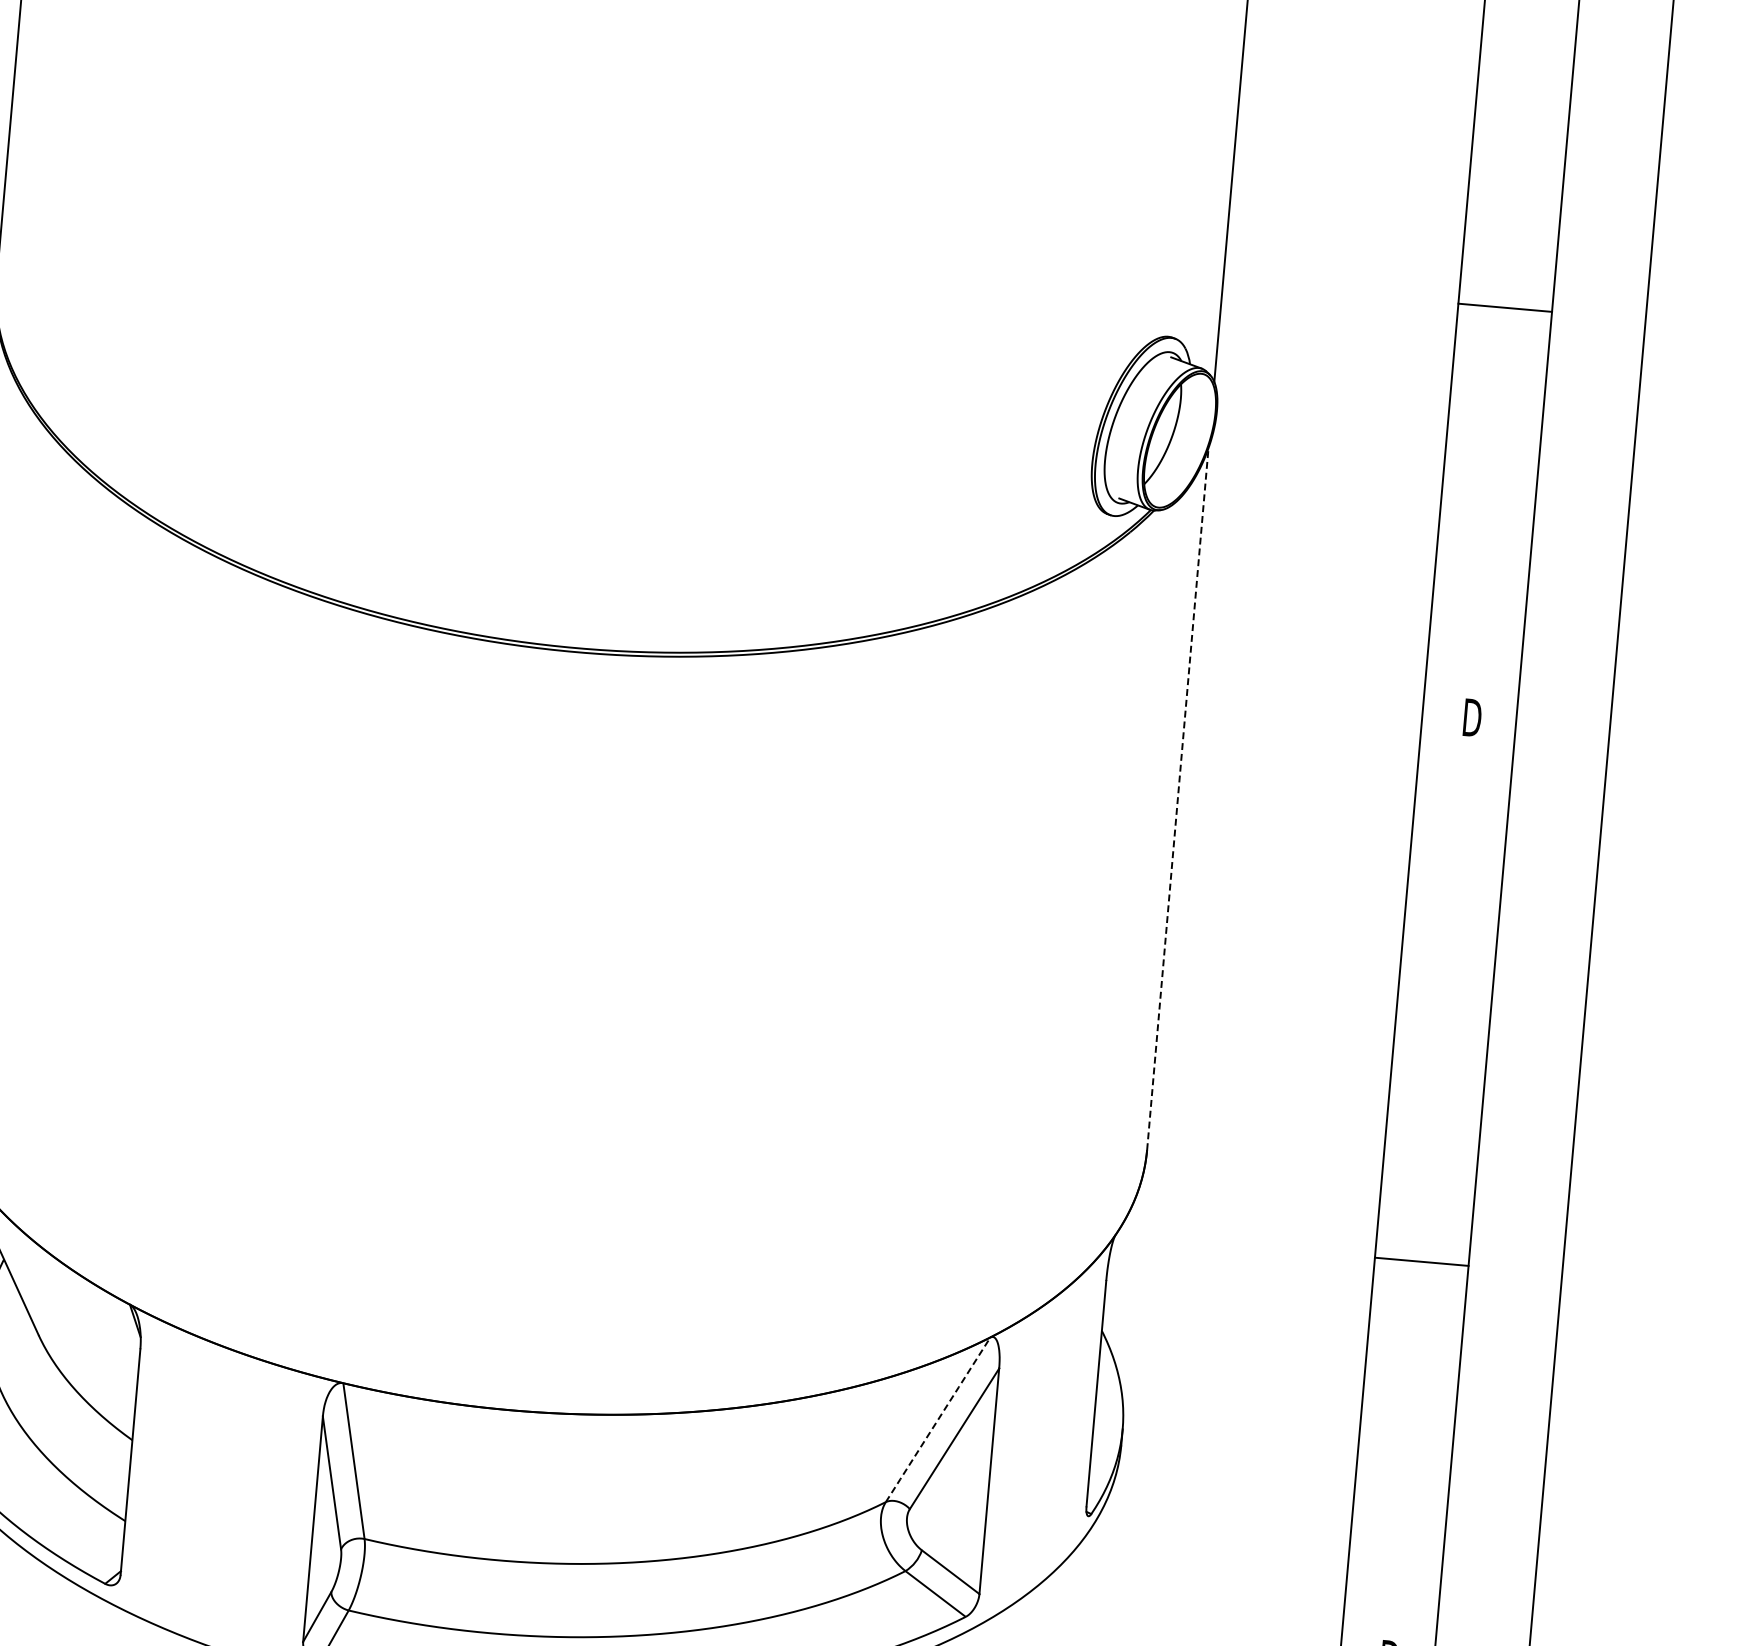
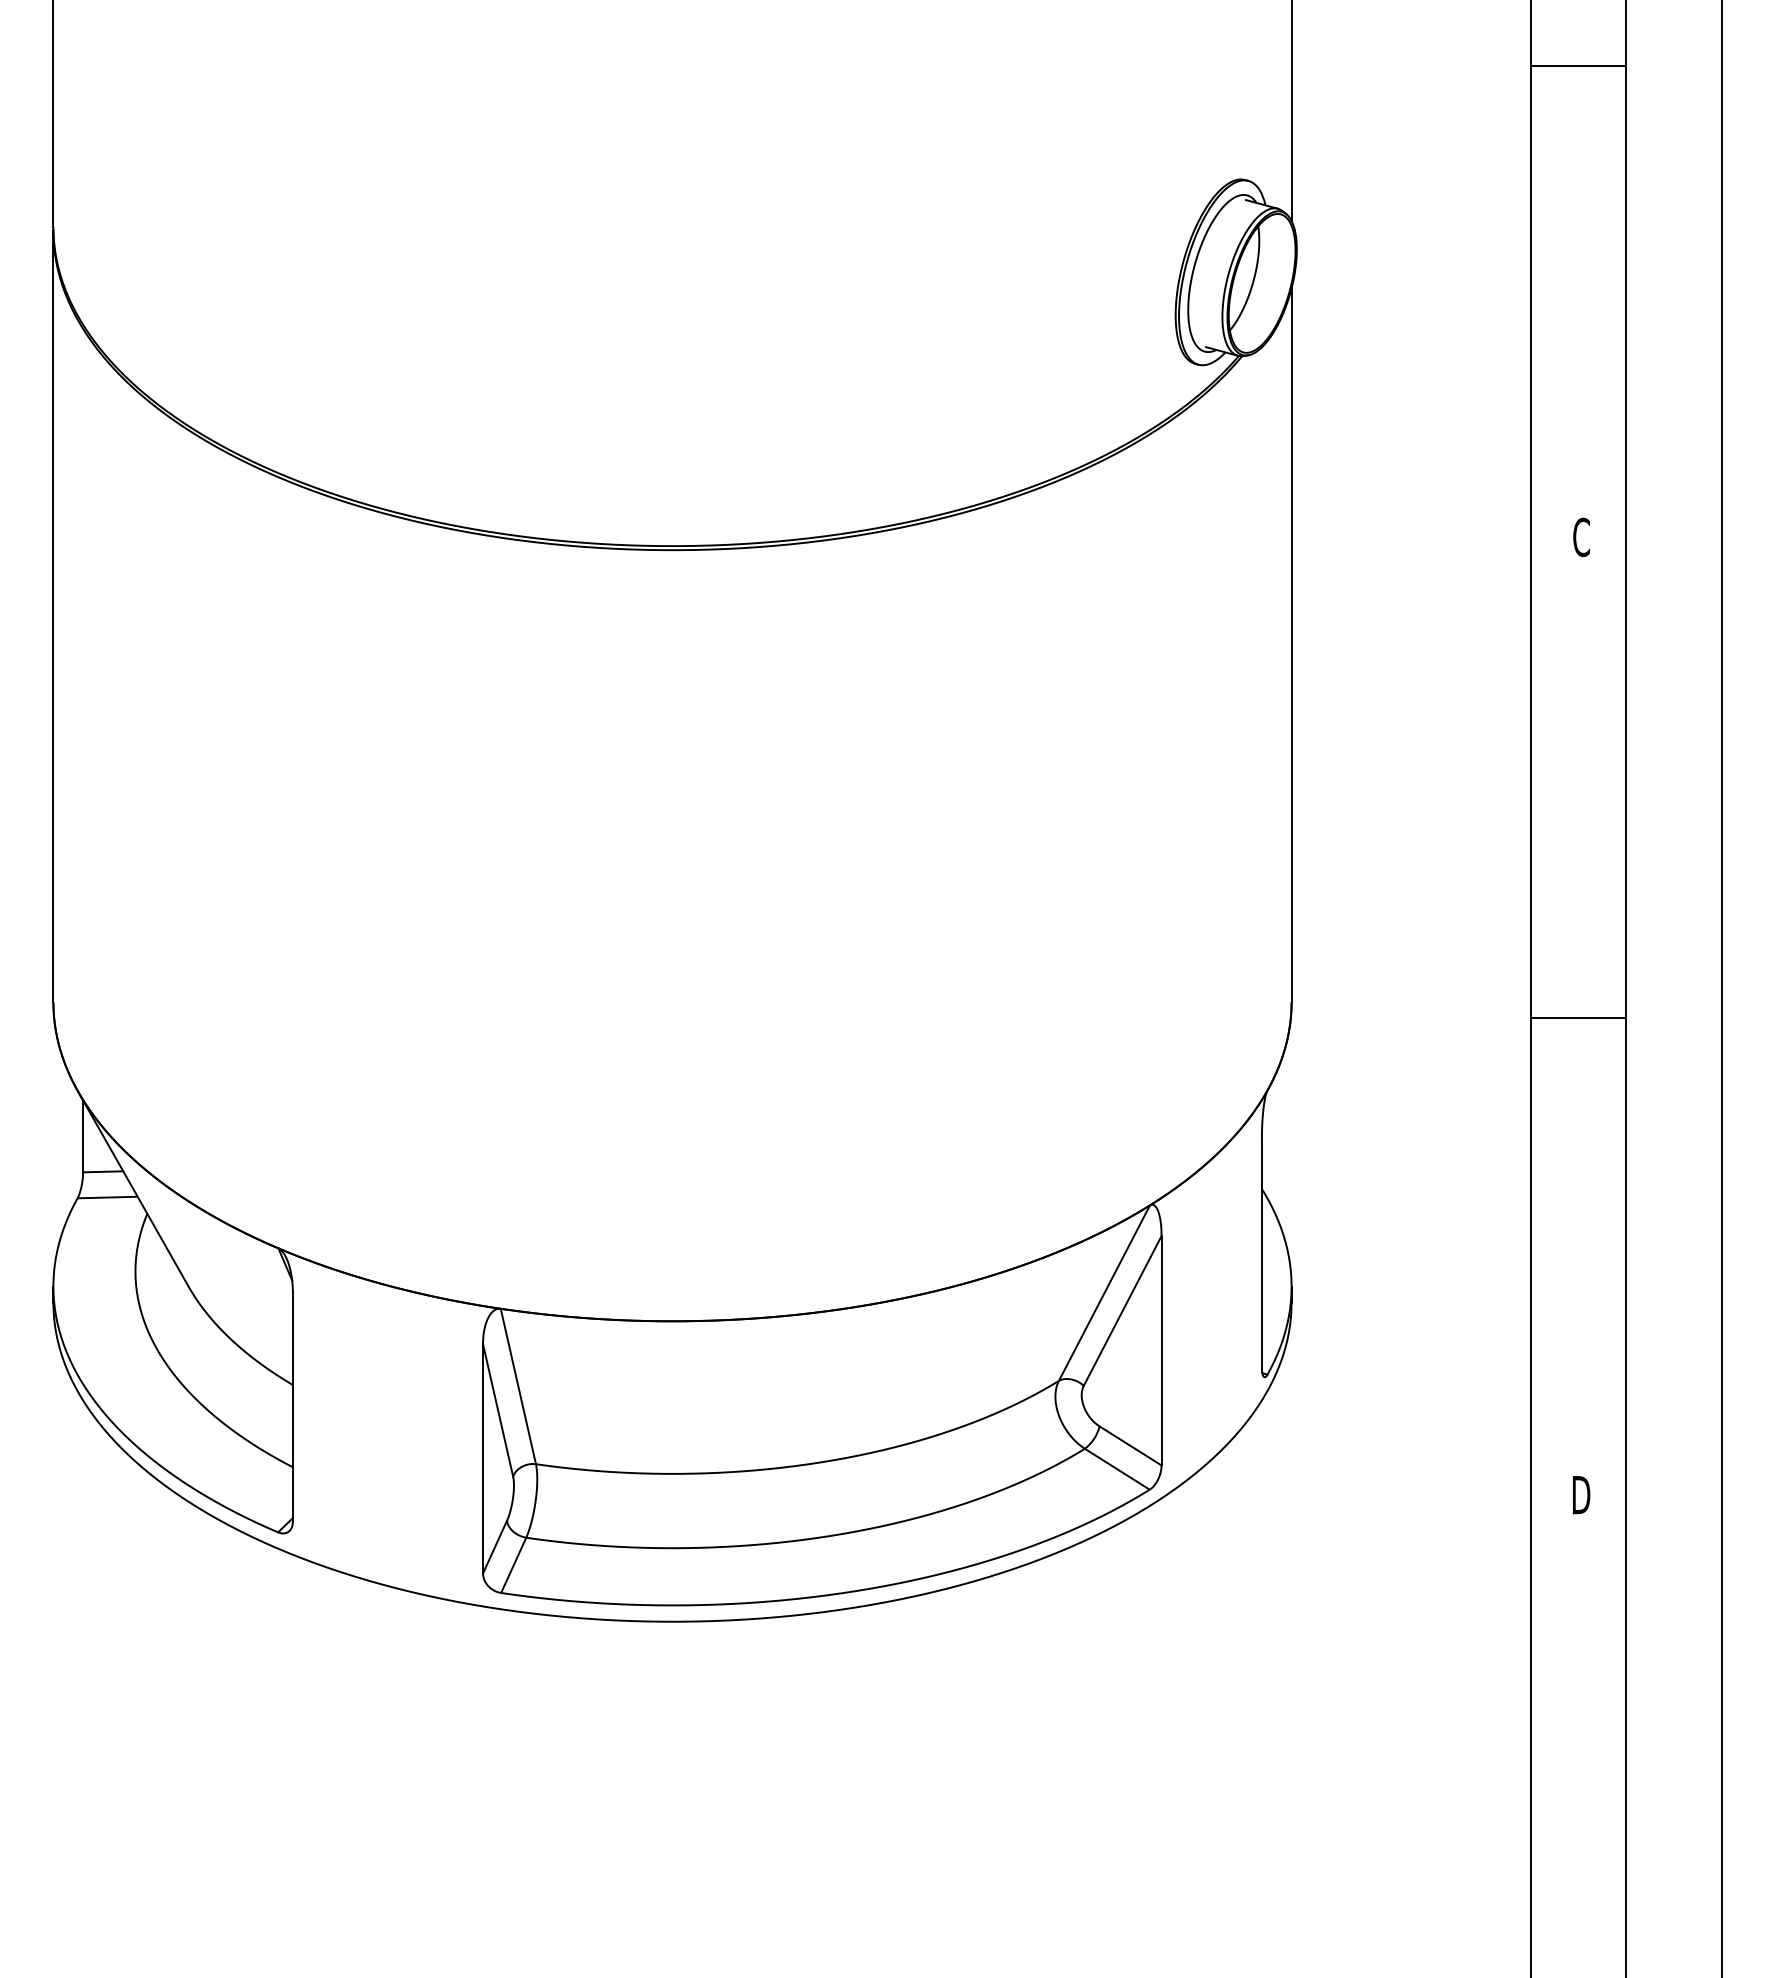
line: (1505, 307) -> (1578, 65), moved
text: (1472, 717) -> (1581, 537), D -> C
line: (1177, 798) -> (1291, 644), dashed -> solid
line: (1421, 1261) -> (1578, 1017), moved
line: (938, 1419) -> (1104, 1292), dashed -> solid

